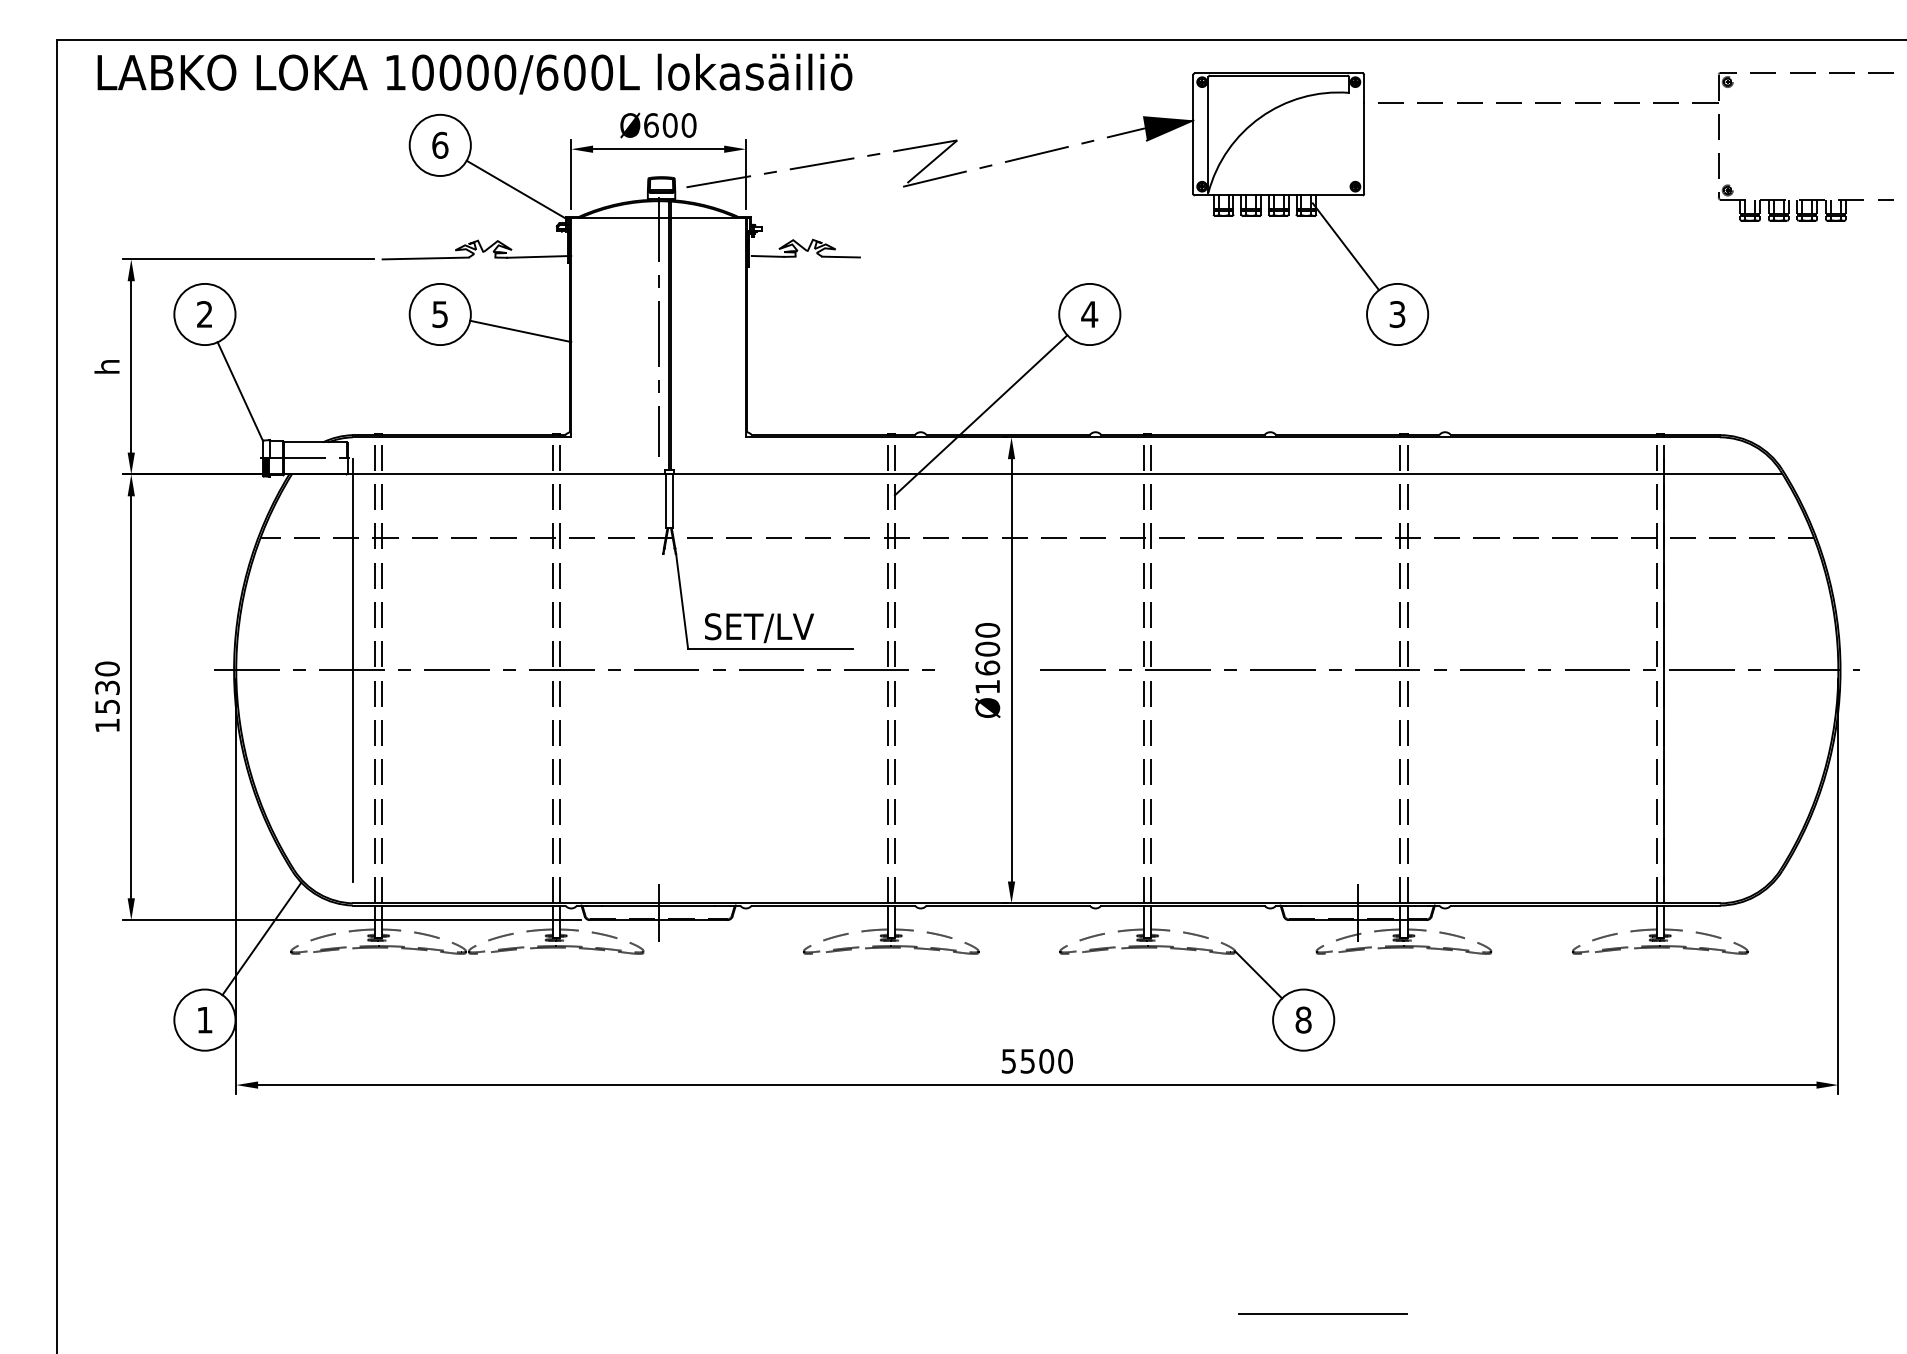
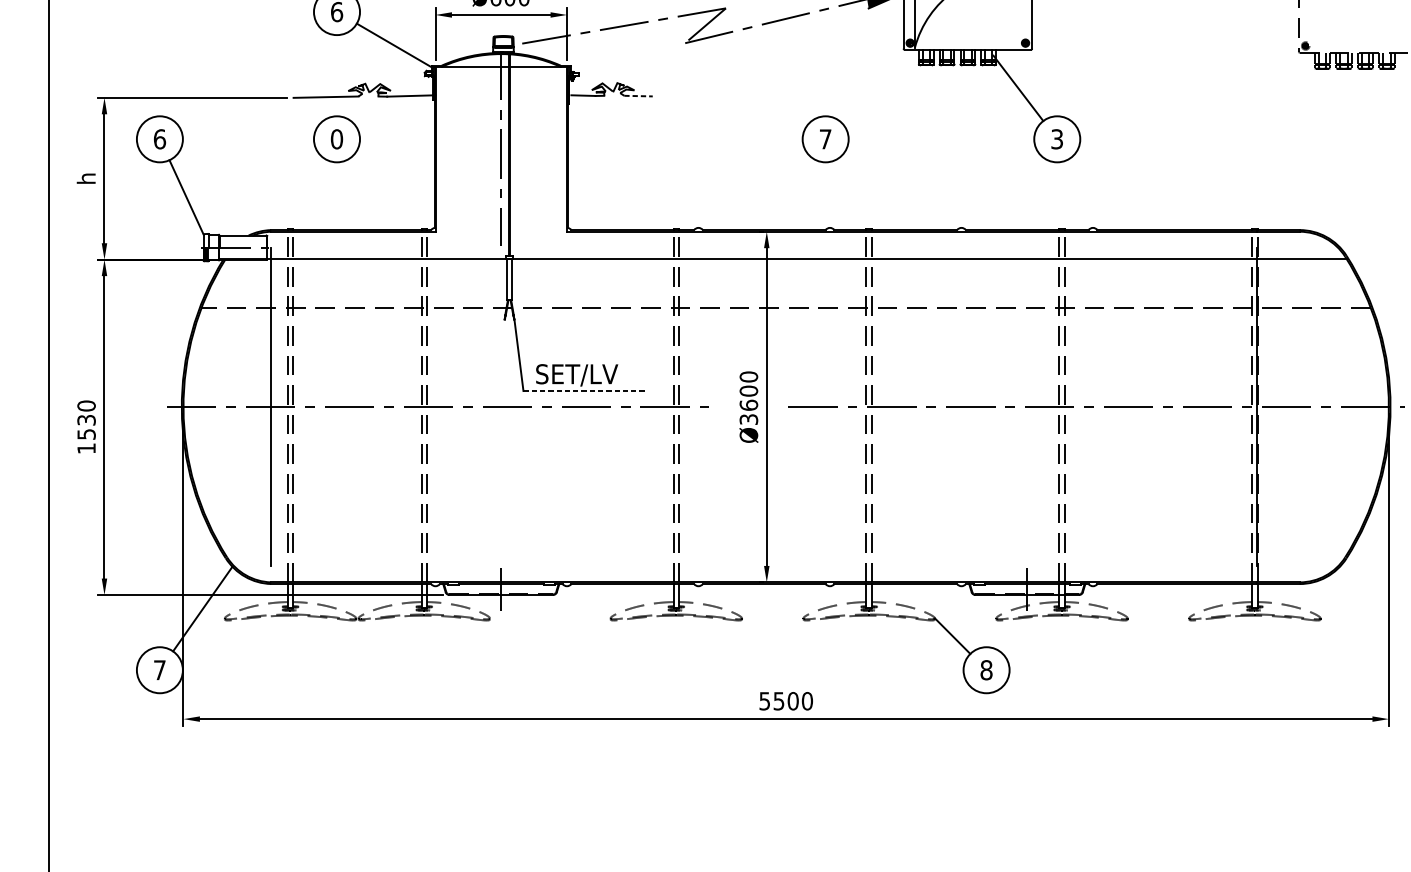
line: (841, 257) -> (638, 96), solid -> dashed
text: (205, 314) -> (160, 139), 2 -> 6
text: (440, 314) -> (337, 139), 5 -> 0
text: (1089, 314) -> (825, 139), 4 -> 7
line: (520, 331) -> (397, 152), removed
line: (980, 415) -> (743, 215), removed
line: (770, 648) -> (585, 390), solid -> dashed
text: (987, 687) -> (748, 419), Ø1600 -> Ø3600
text: (204, 1020) -> (159, 670), 1 -> 7

